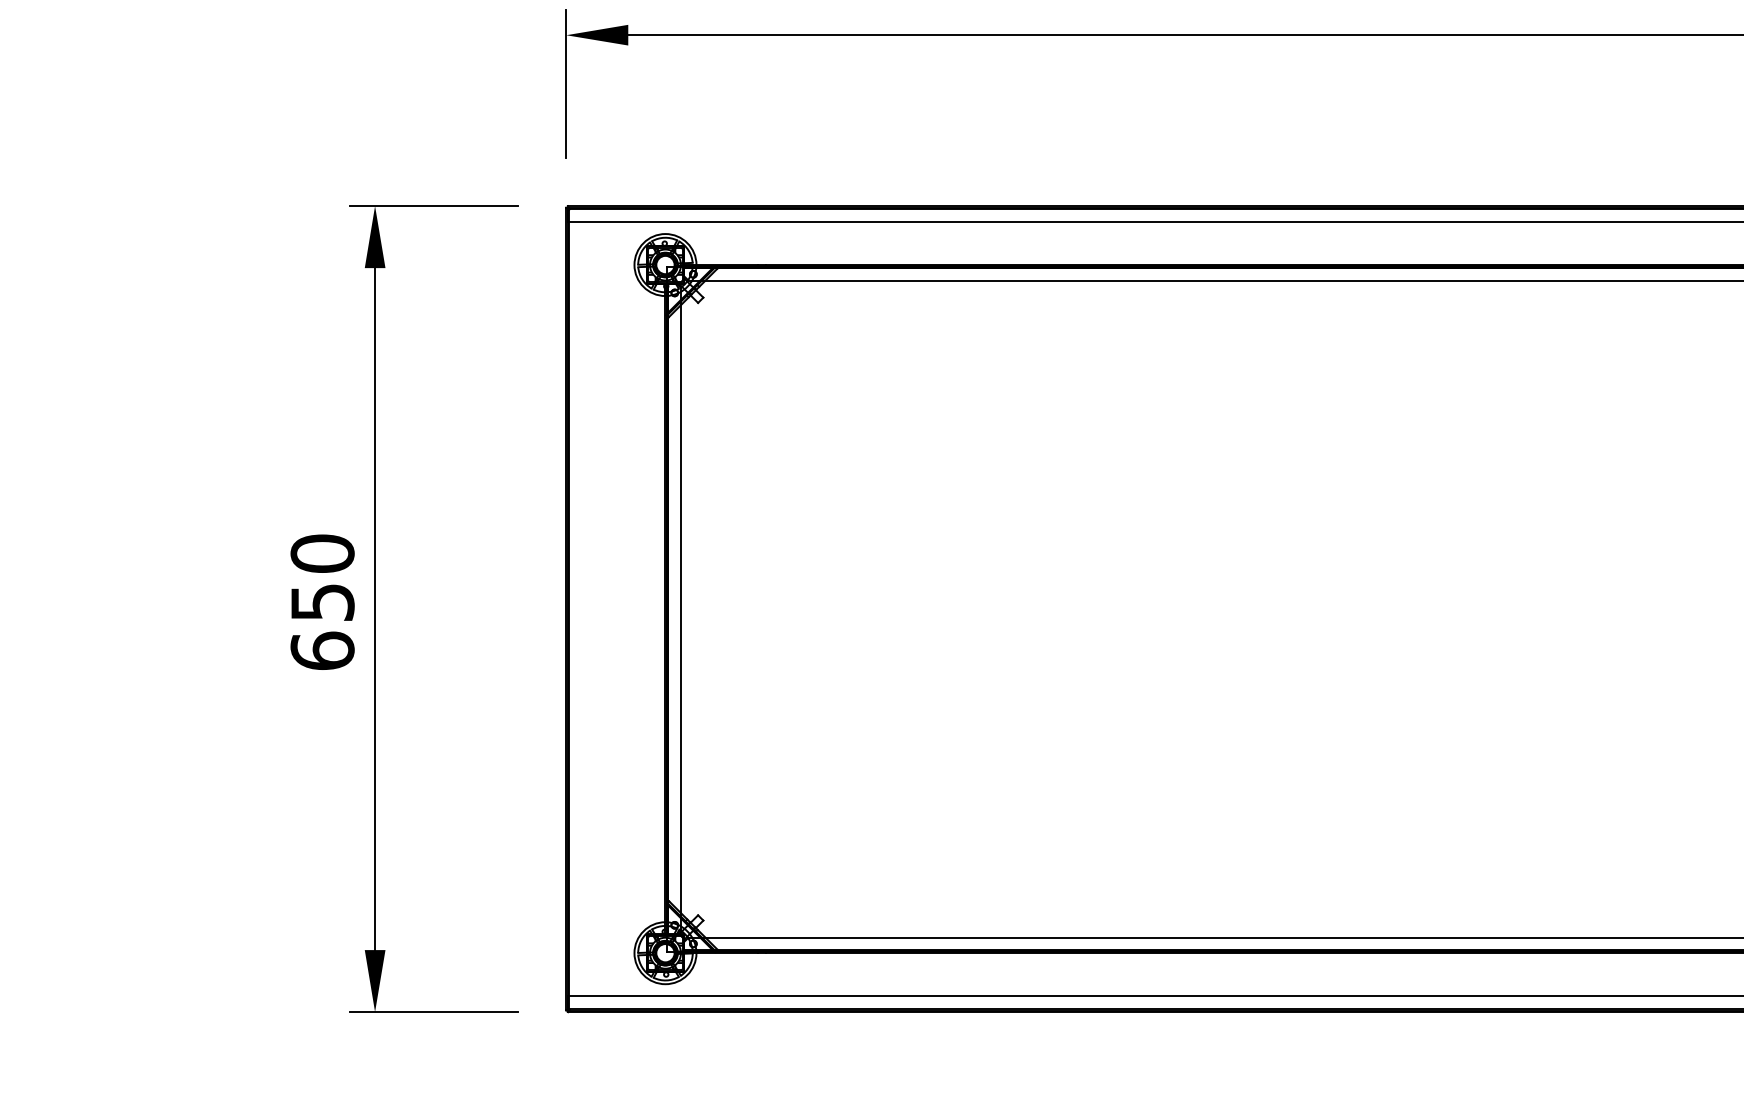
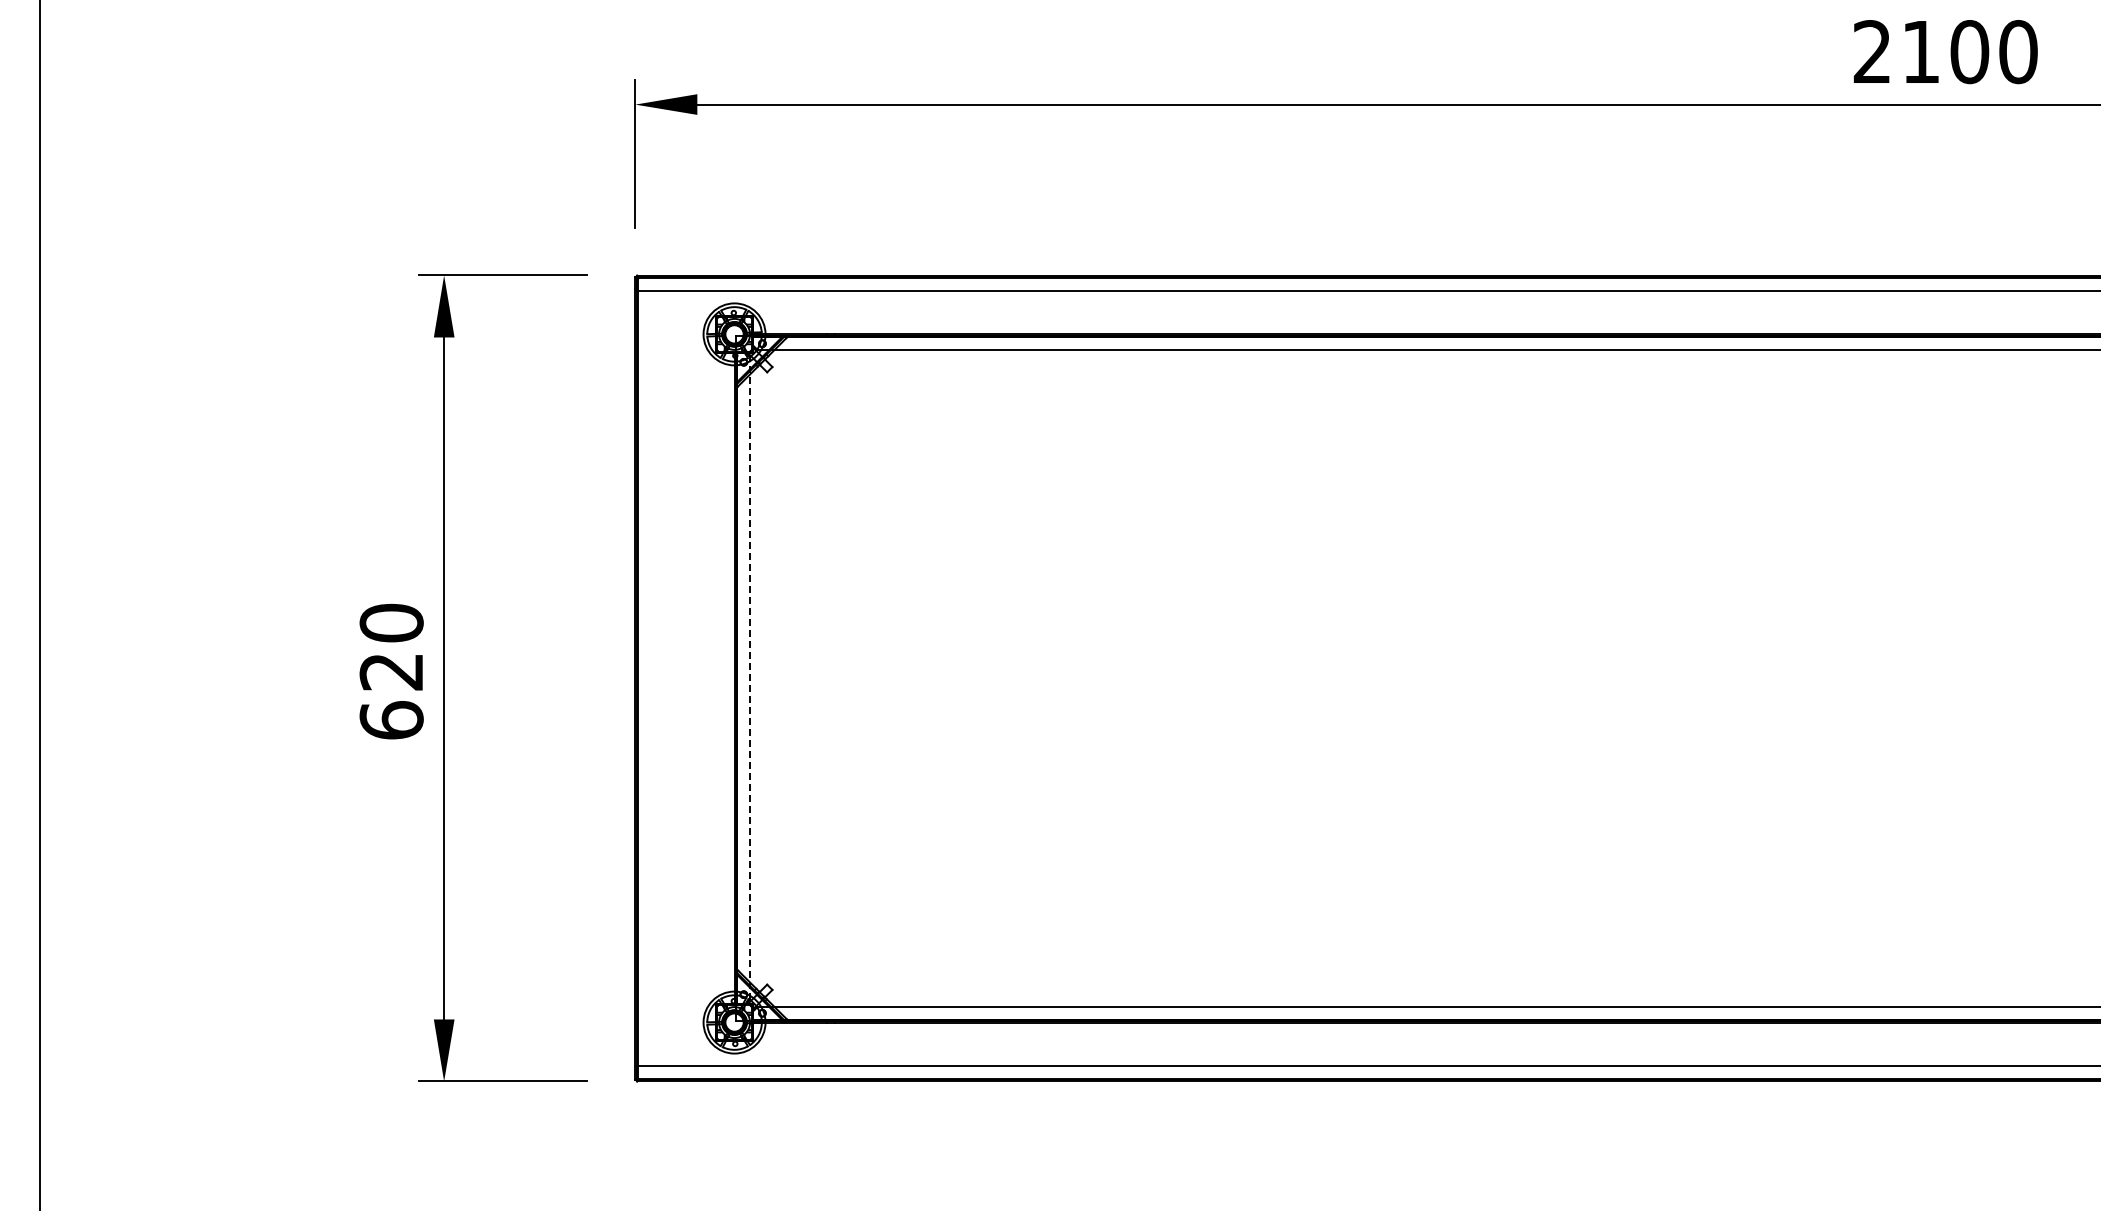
text: (322, 603) -> (391, 672), 650 -> 620
line: (681, 609) -> (750, 678), solid -> dashed

